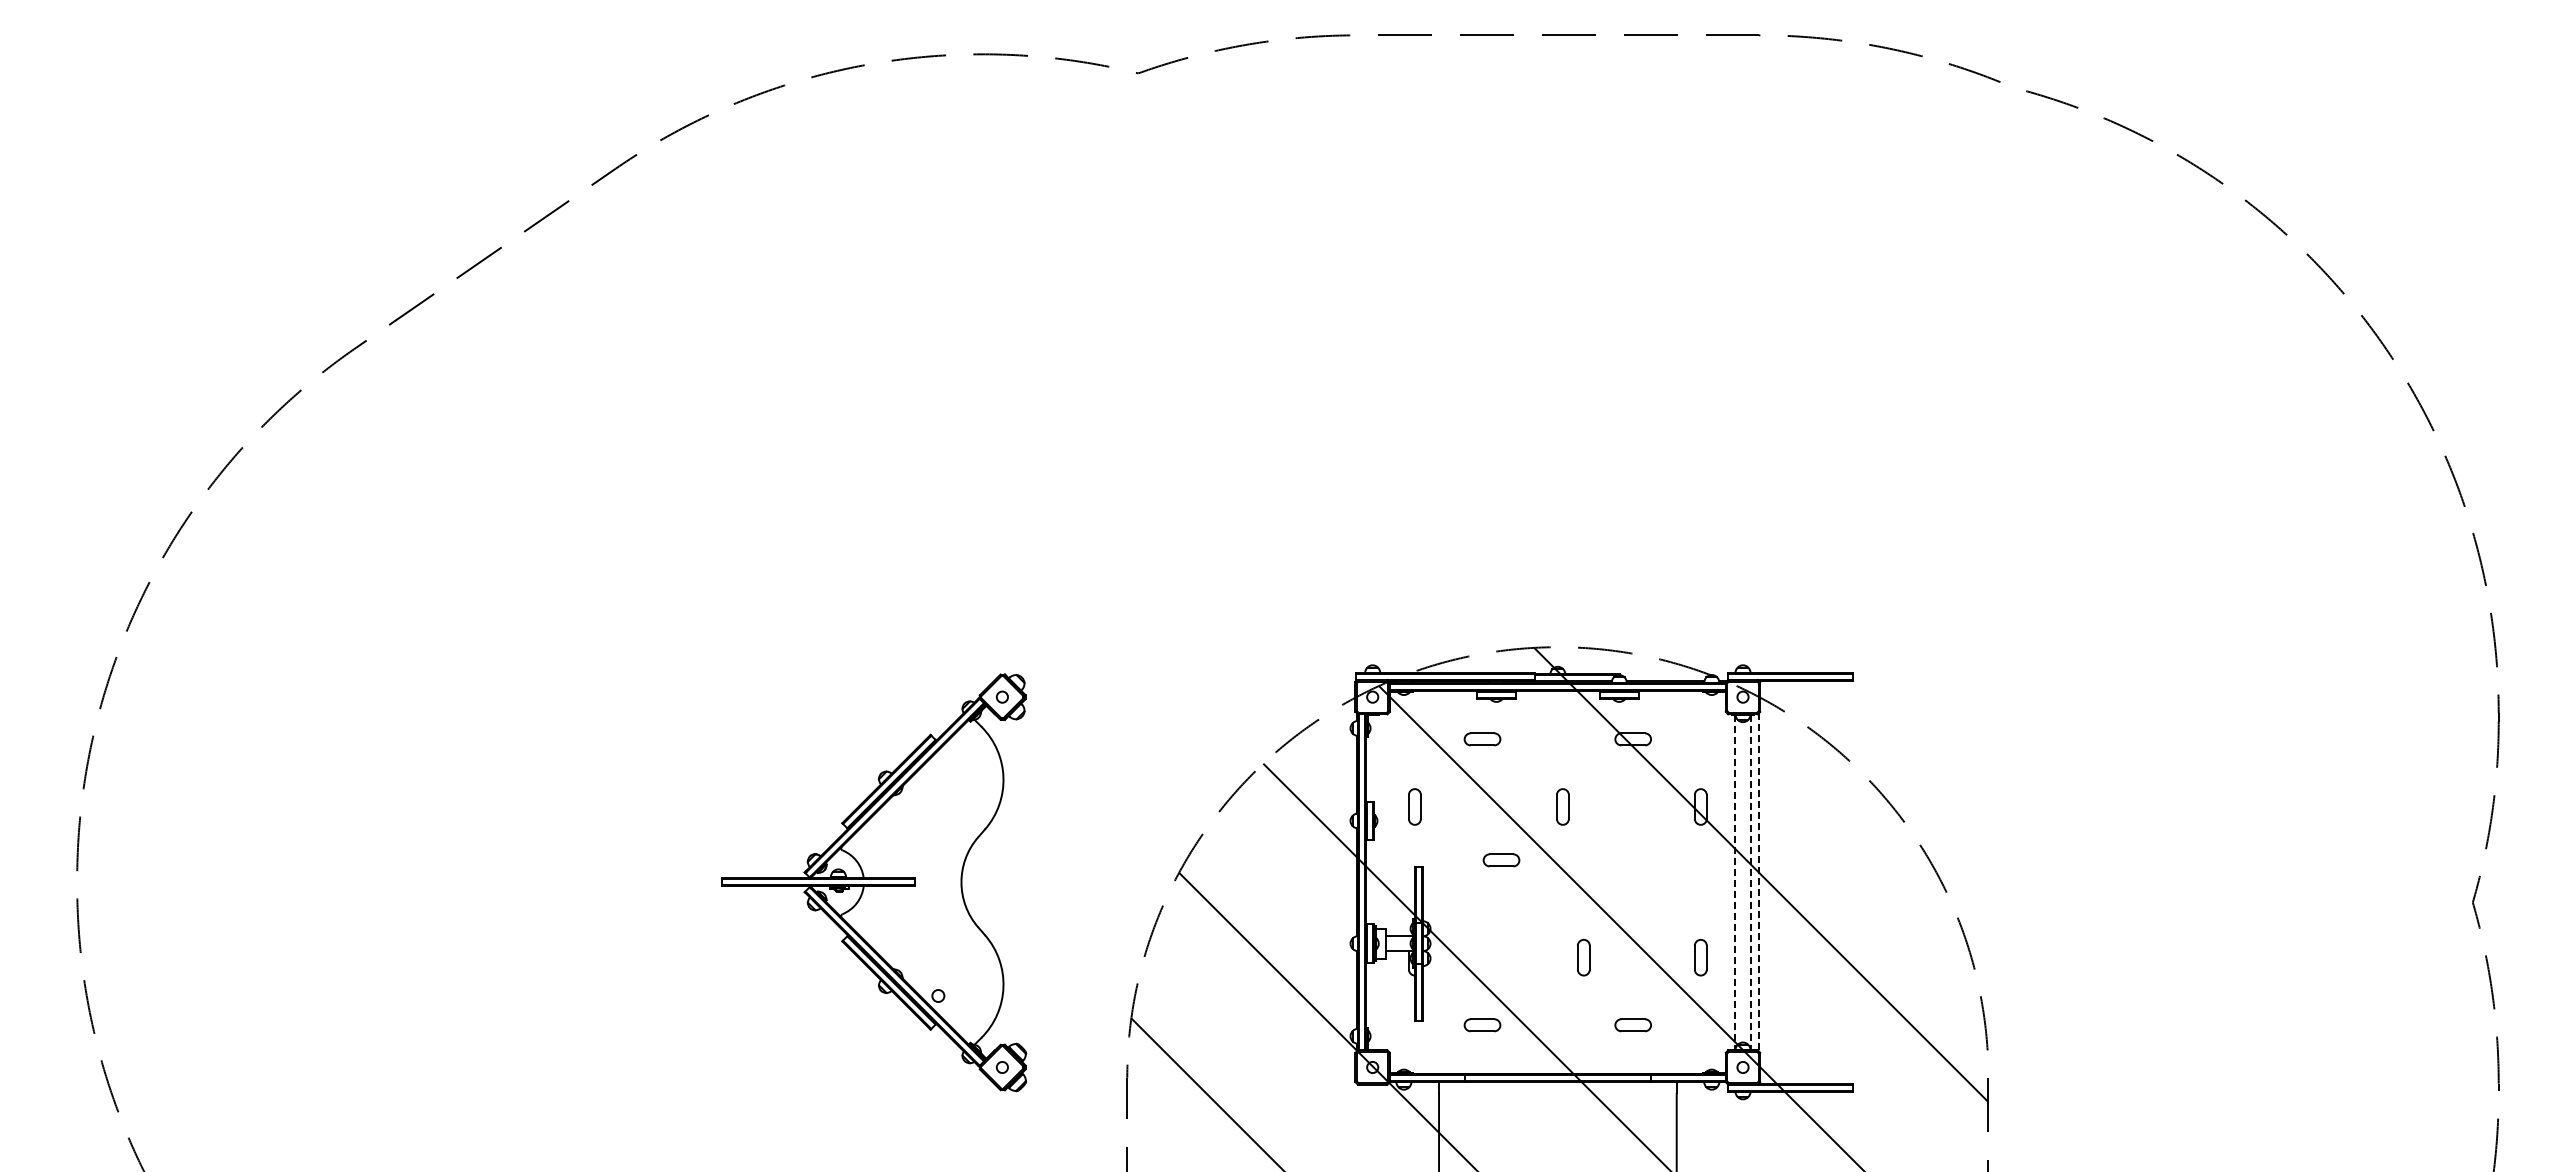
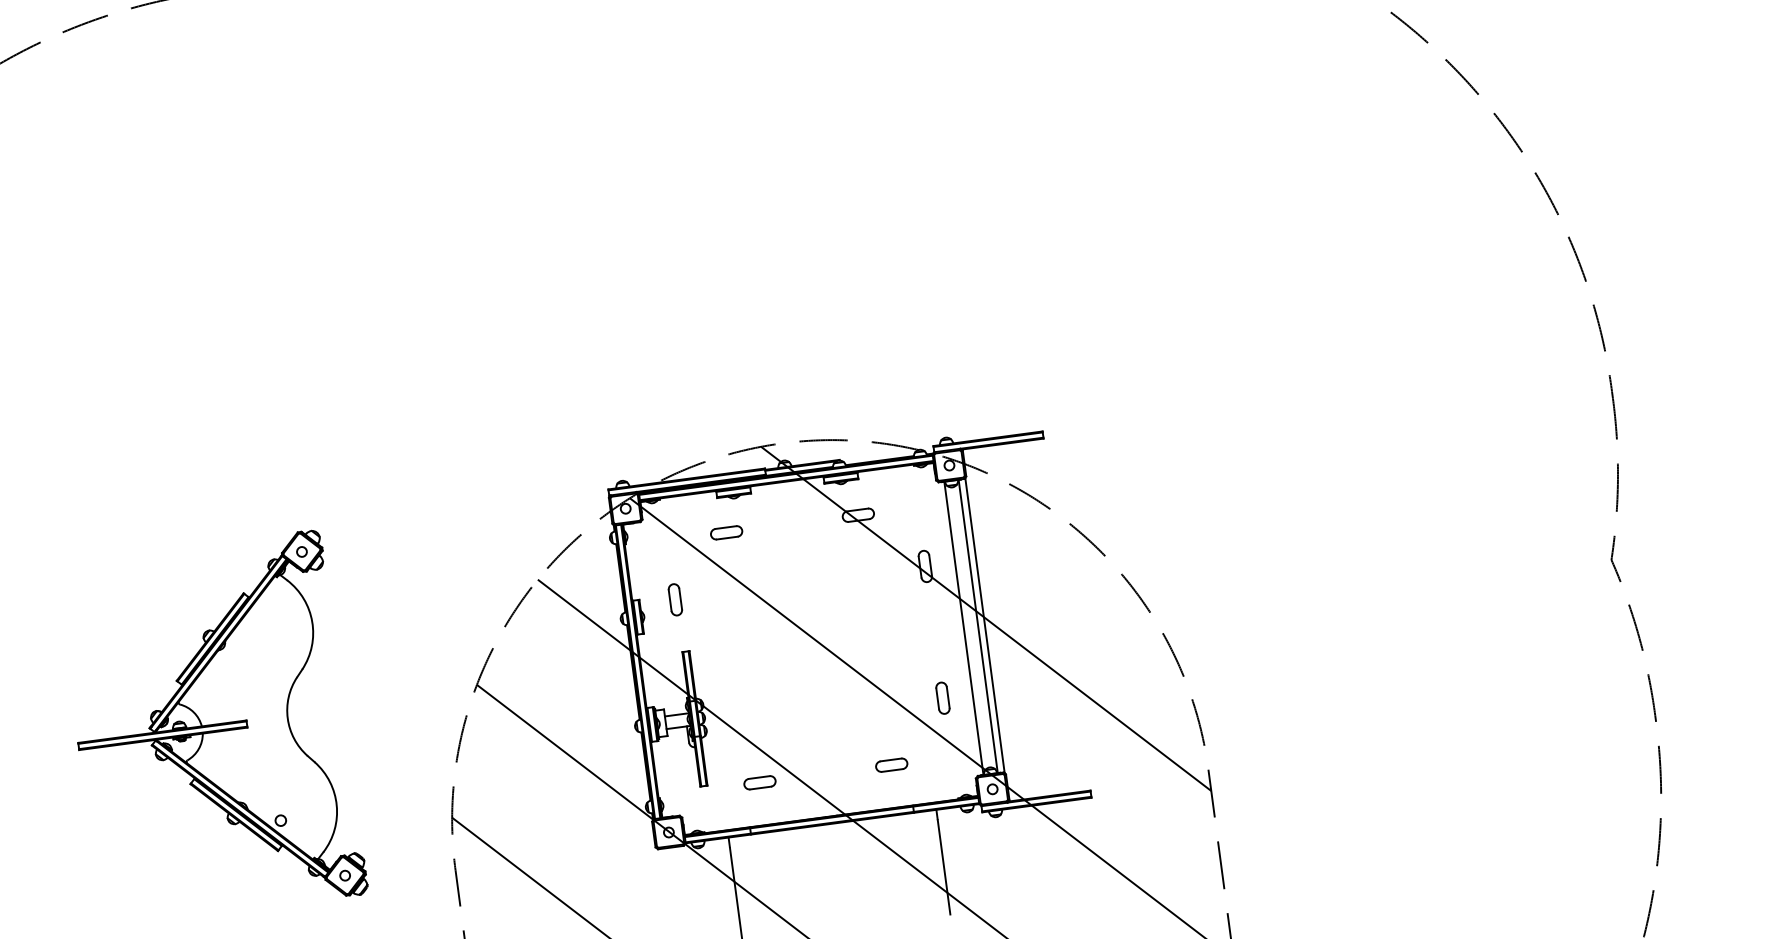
part: (1562, 806) -> (804, 582), removed
part: (1501, 860) -> (757, 636), removed
line: (1734, 882) -> (963, 628), dashed -> solid
line: (1751, 882) -> (978, 626), dashed -> solid
line: (1758, 882) -> (984, 625), dashed -> solid
part: (1583, 957) -> (840, 711), removed

